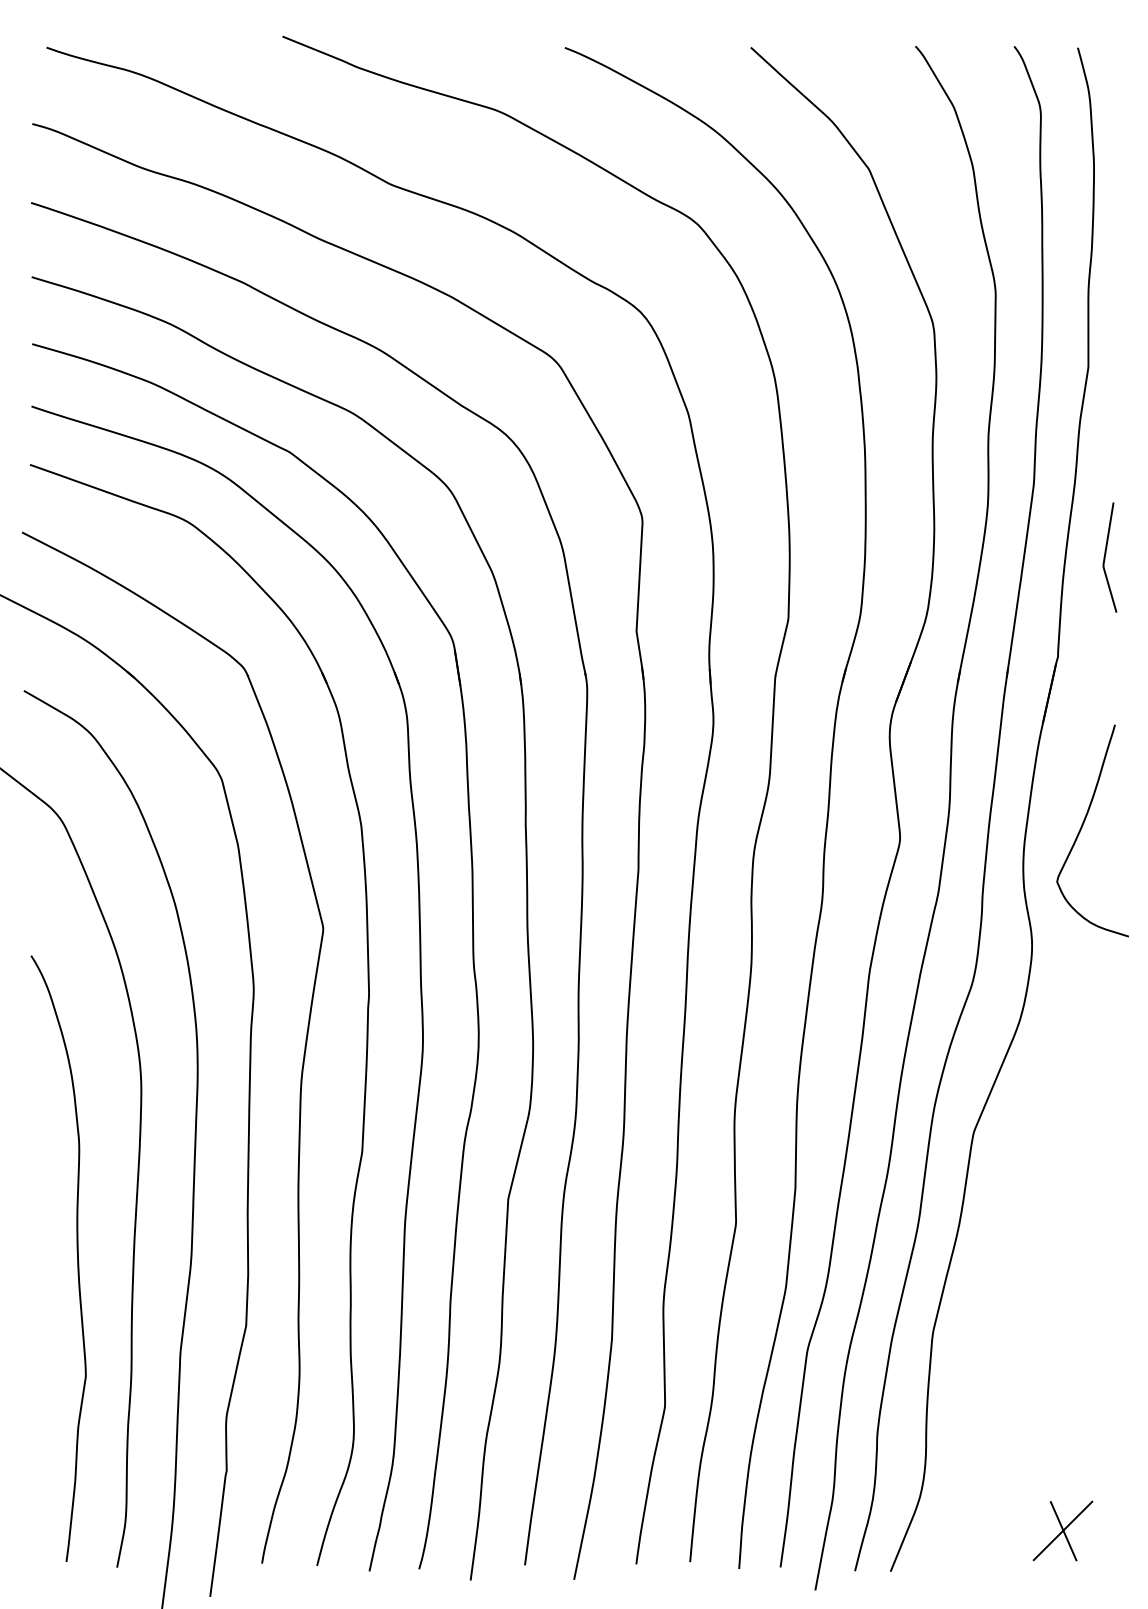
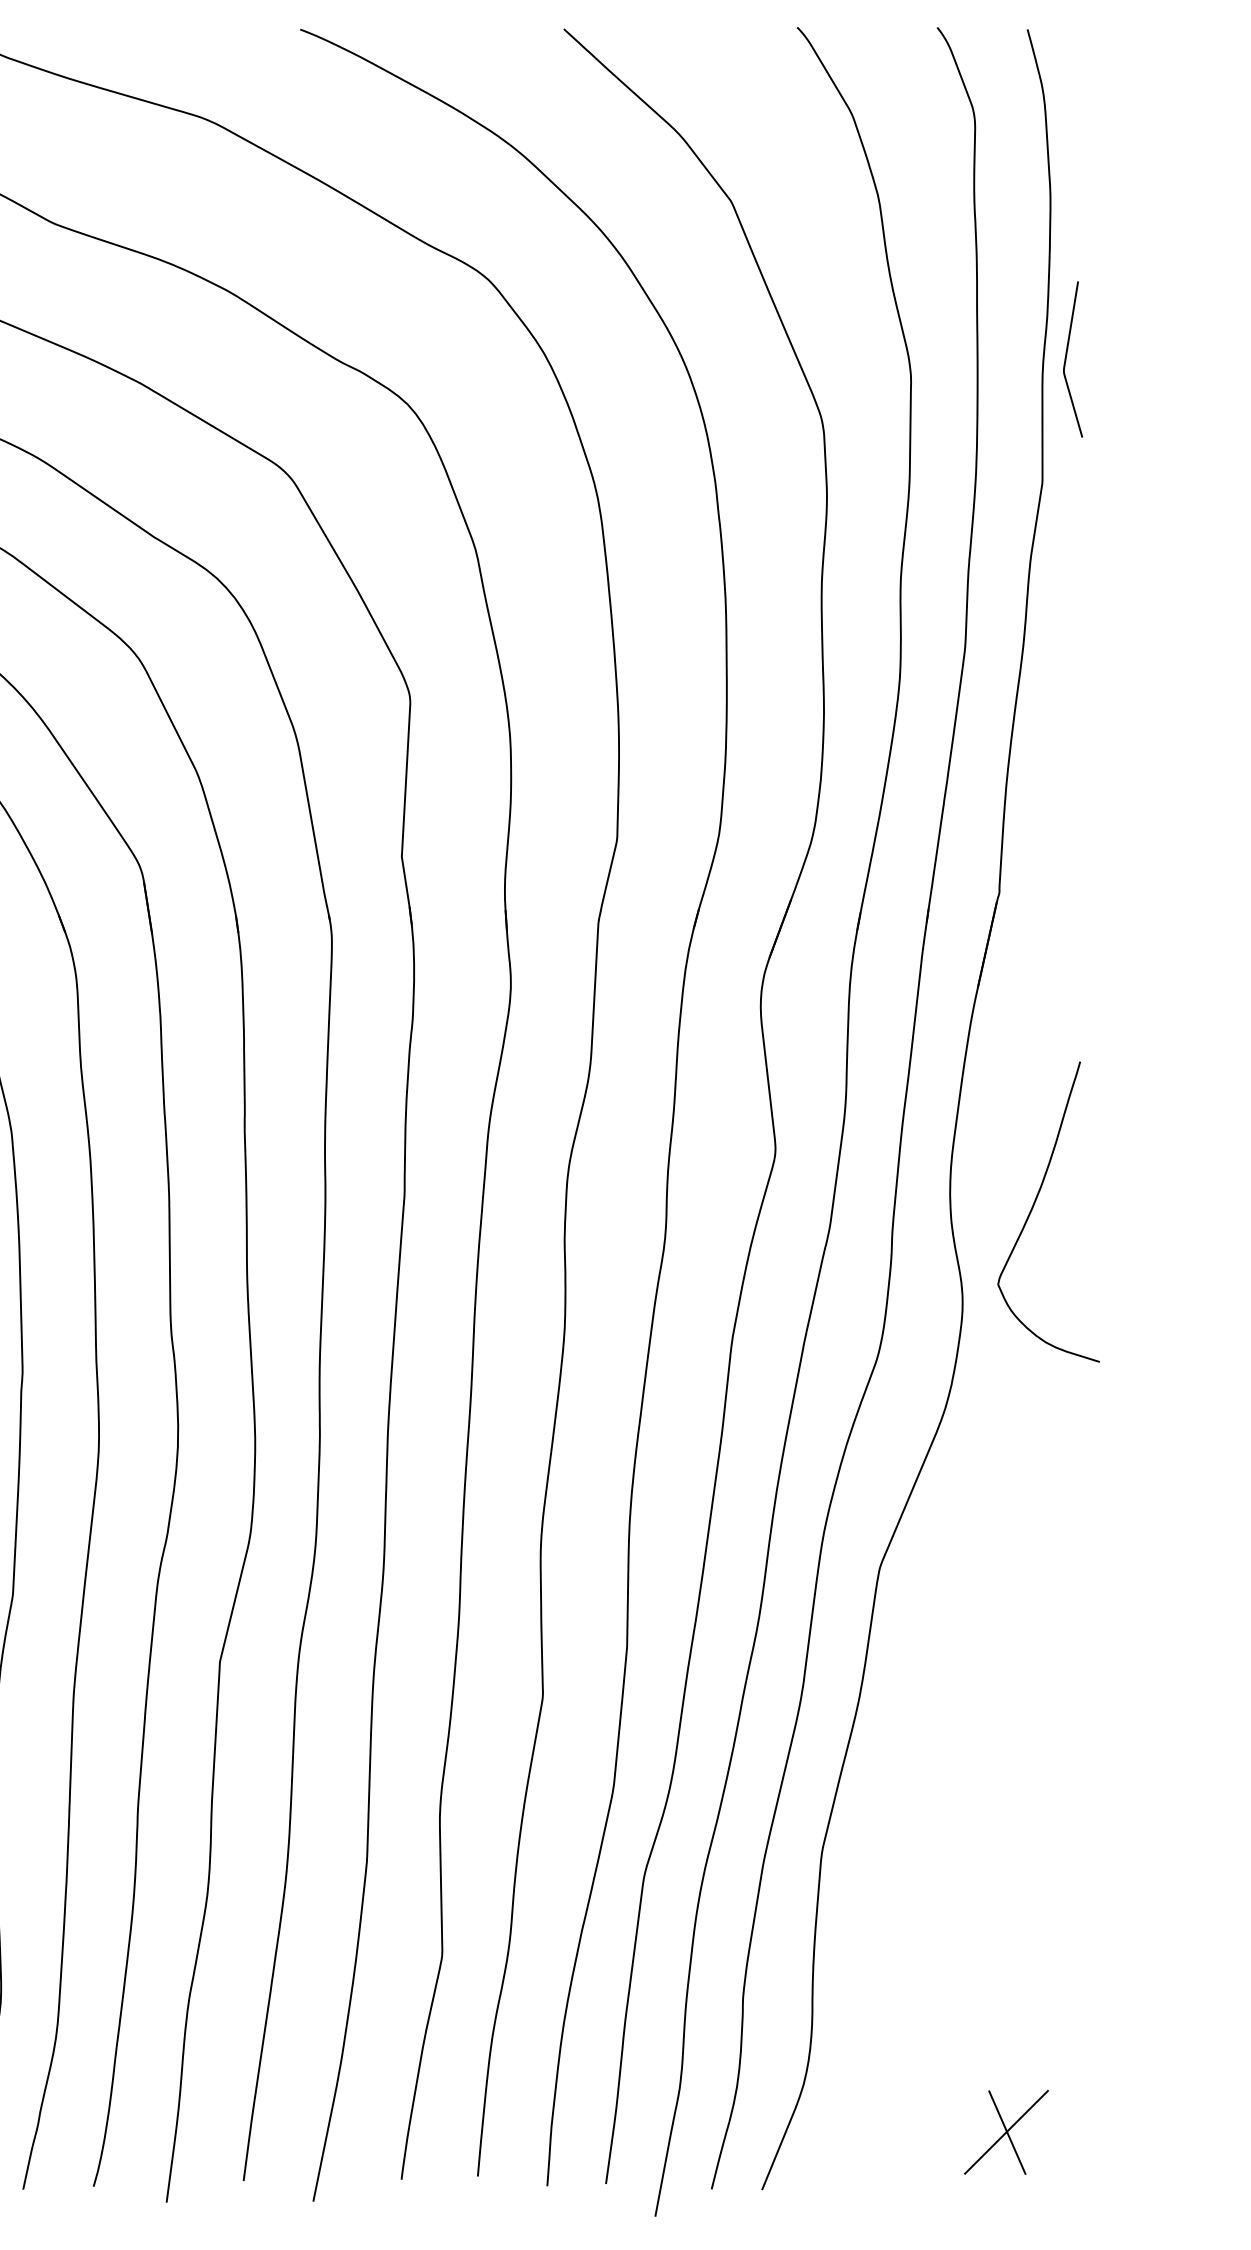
curve: (1105, 557) -> (1066, 359), moved
curve: (1082, 828) -> (1034, 1208), moved

